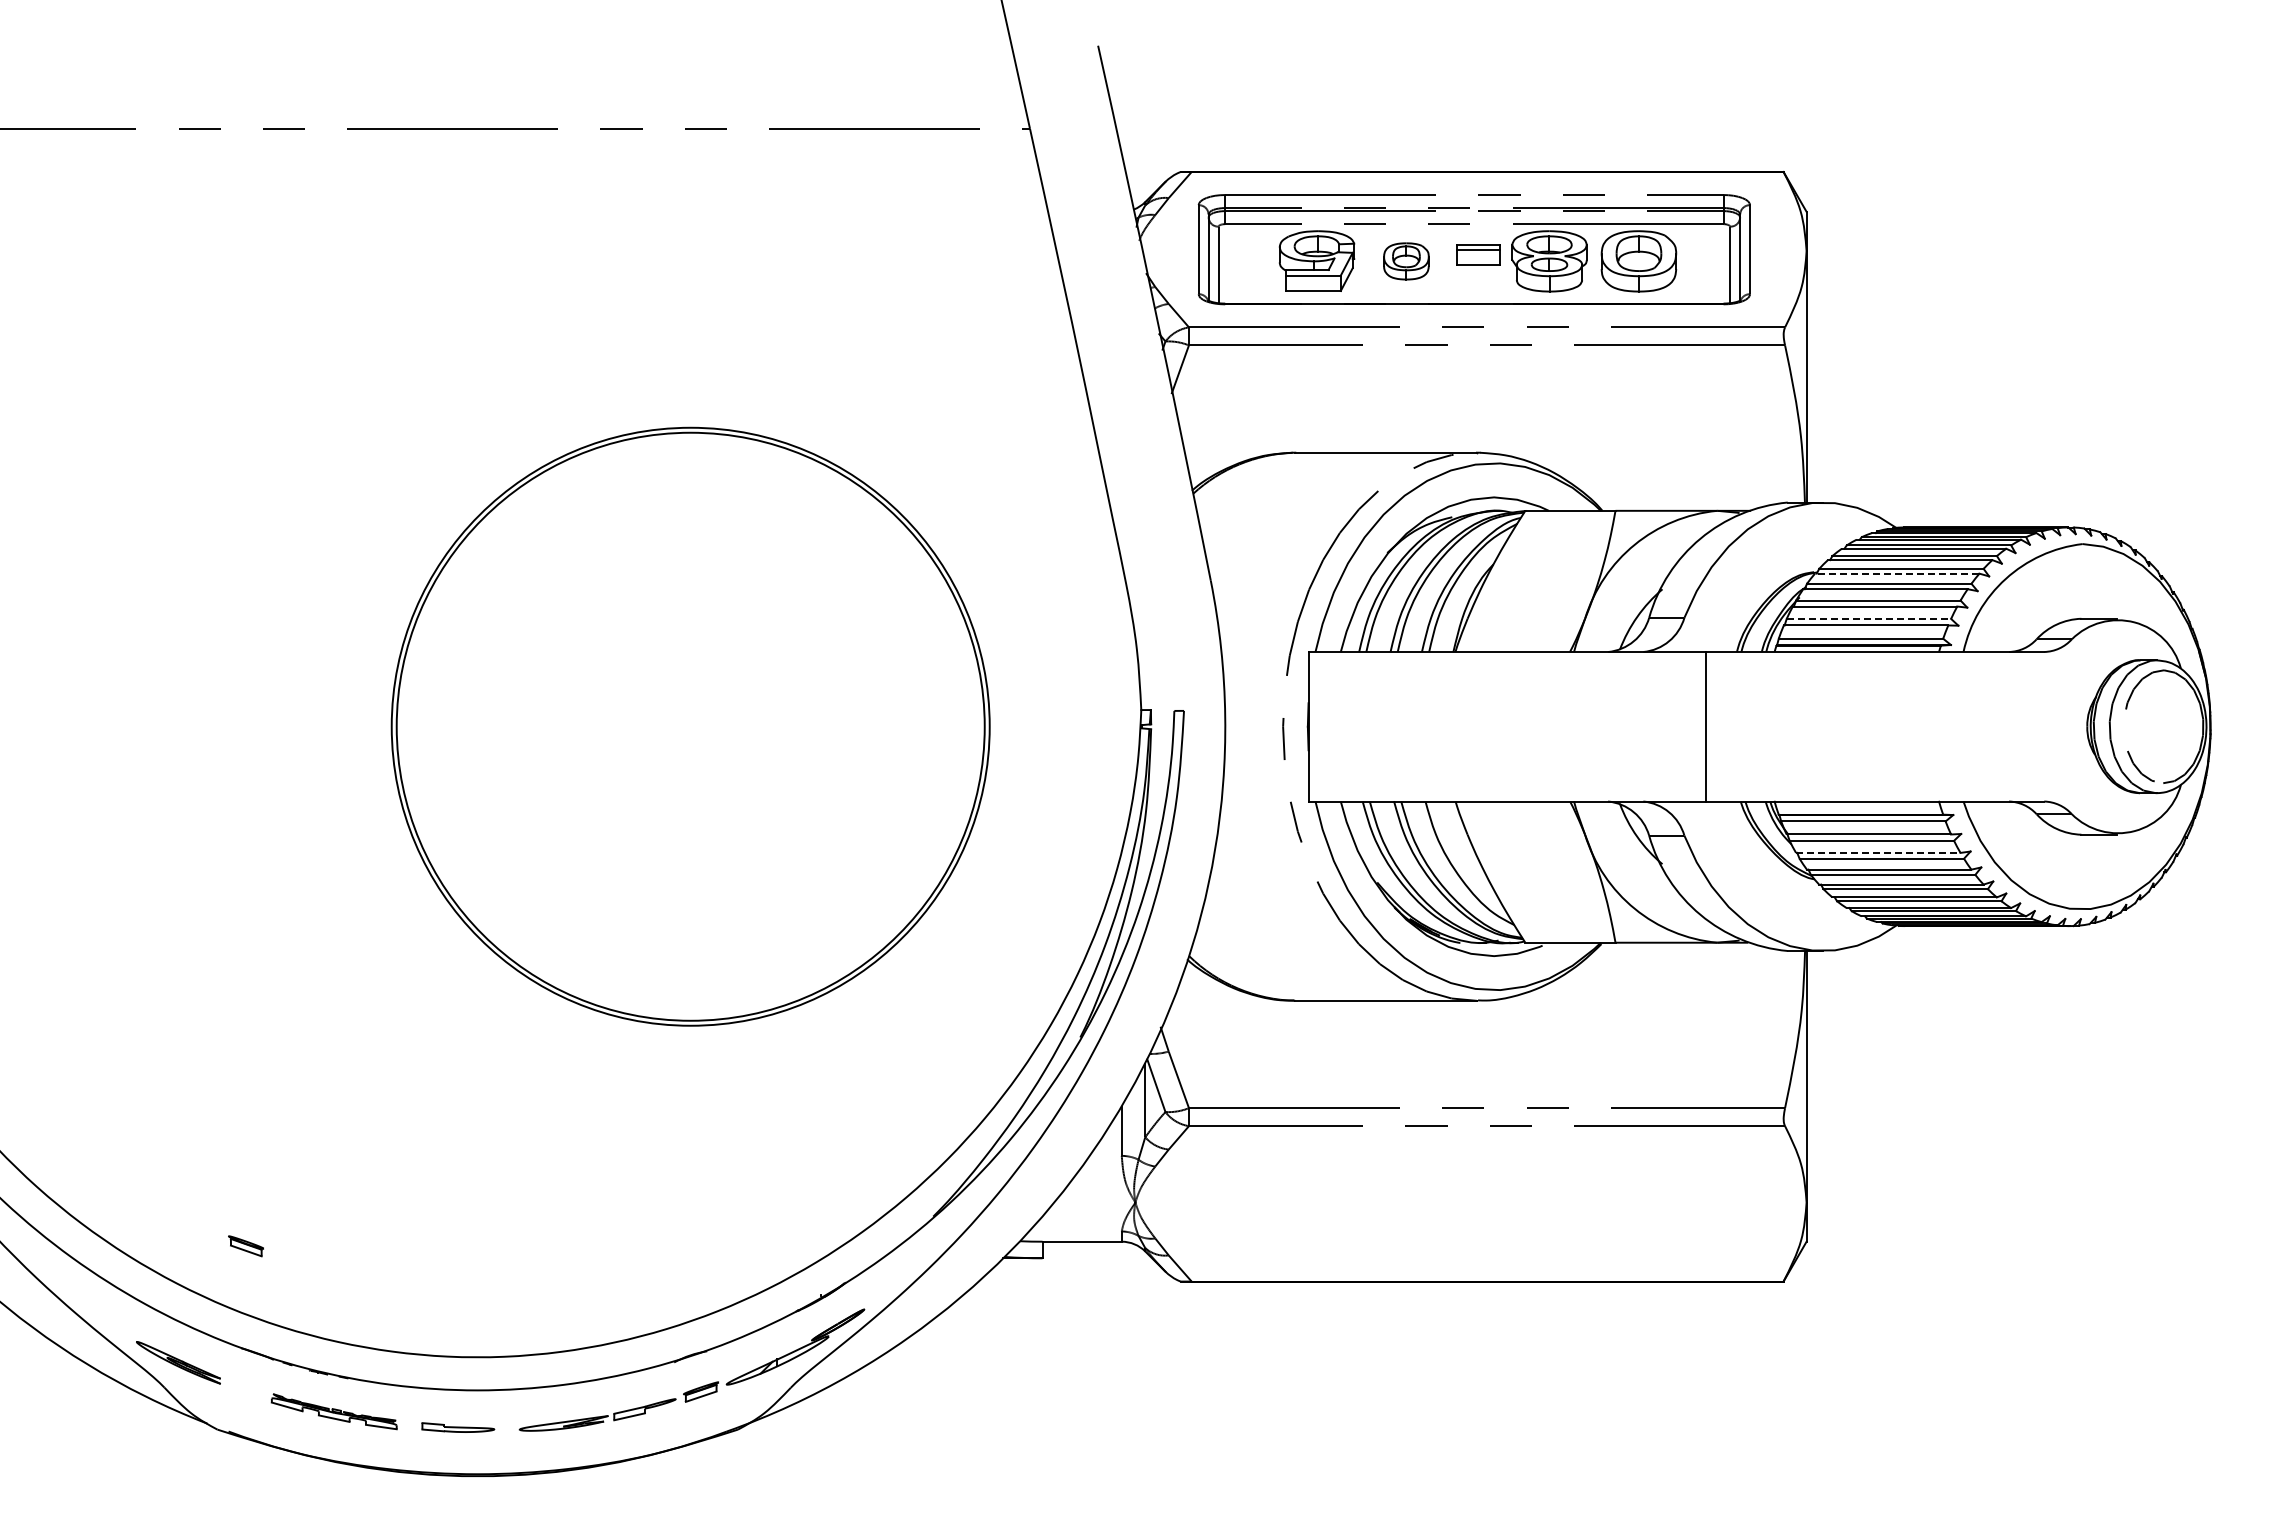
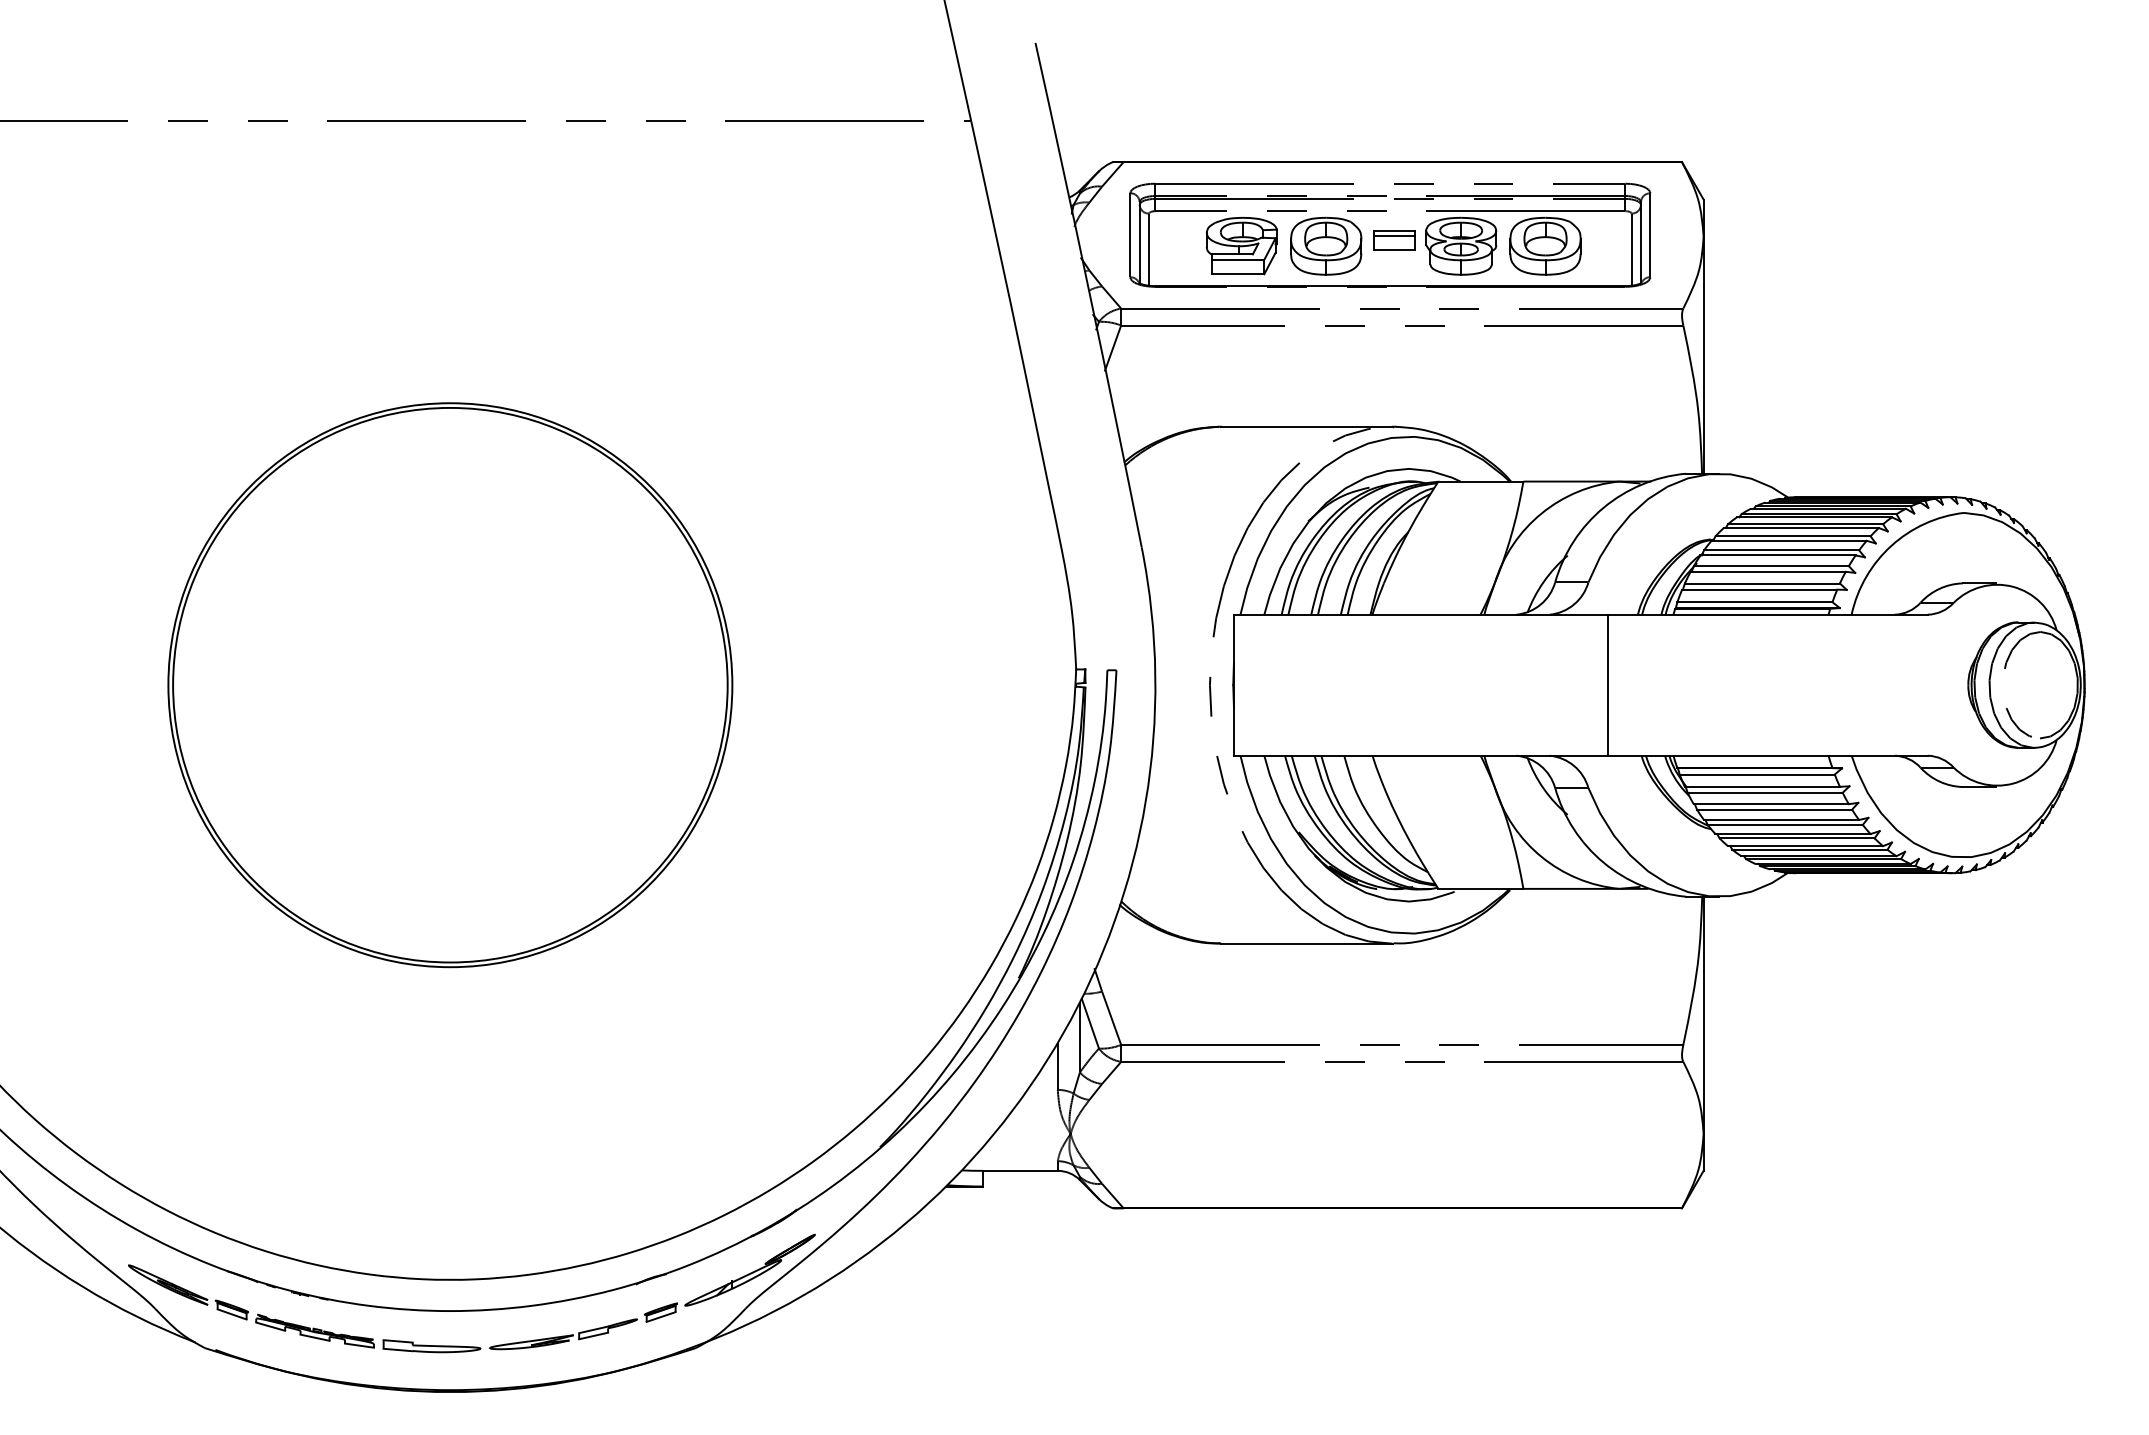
part: (1406, 261) -> (1326, 246), size x1.67
line: (1896, 573) -> (1788, 540), dashed -> solid
line: (1869, 618) -> (1762, 583), dashed -> solid
part: (690, 726) -> (450, 684), moved
line: (1878, 852) -> (1771, 803), dashed -> solid
part: (245, 1246) -> (231, 1310), moved
part: (458, 1427) -> (432, 1346), size x1.43

